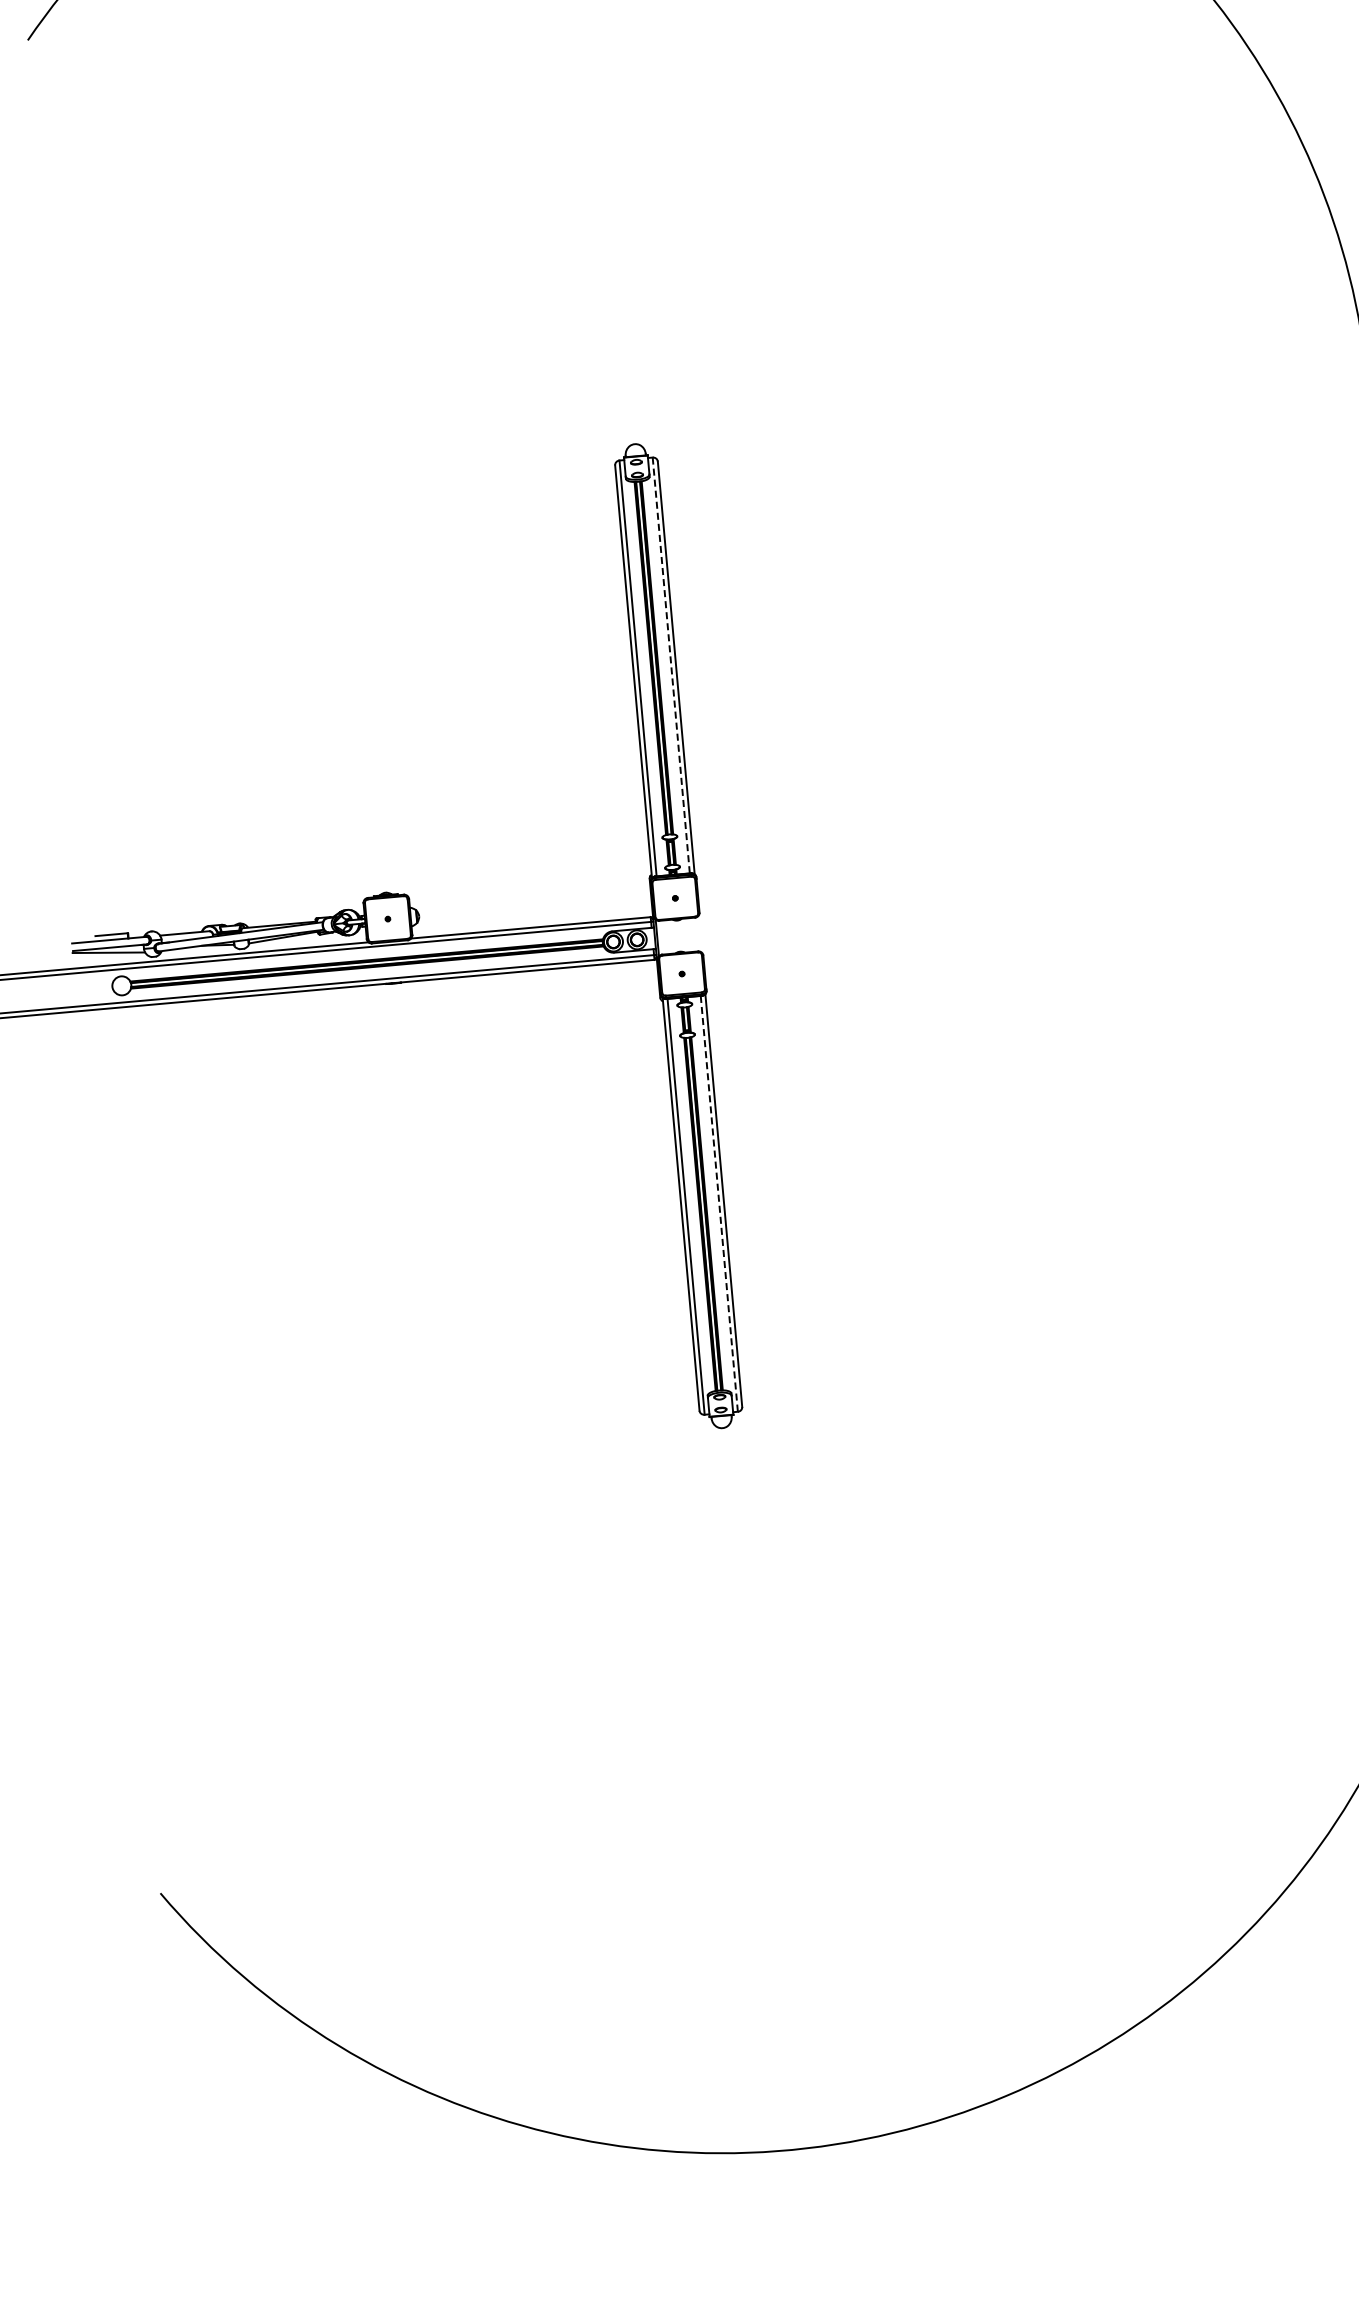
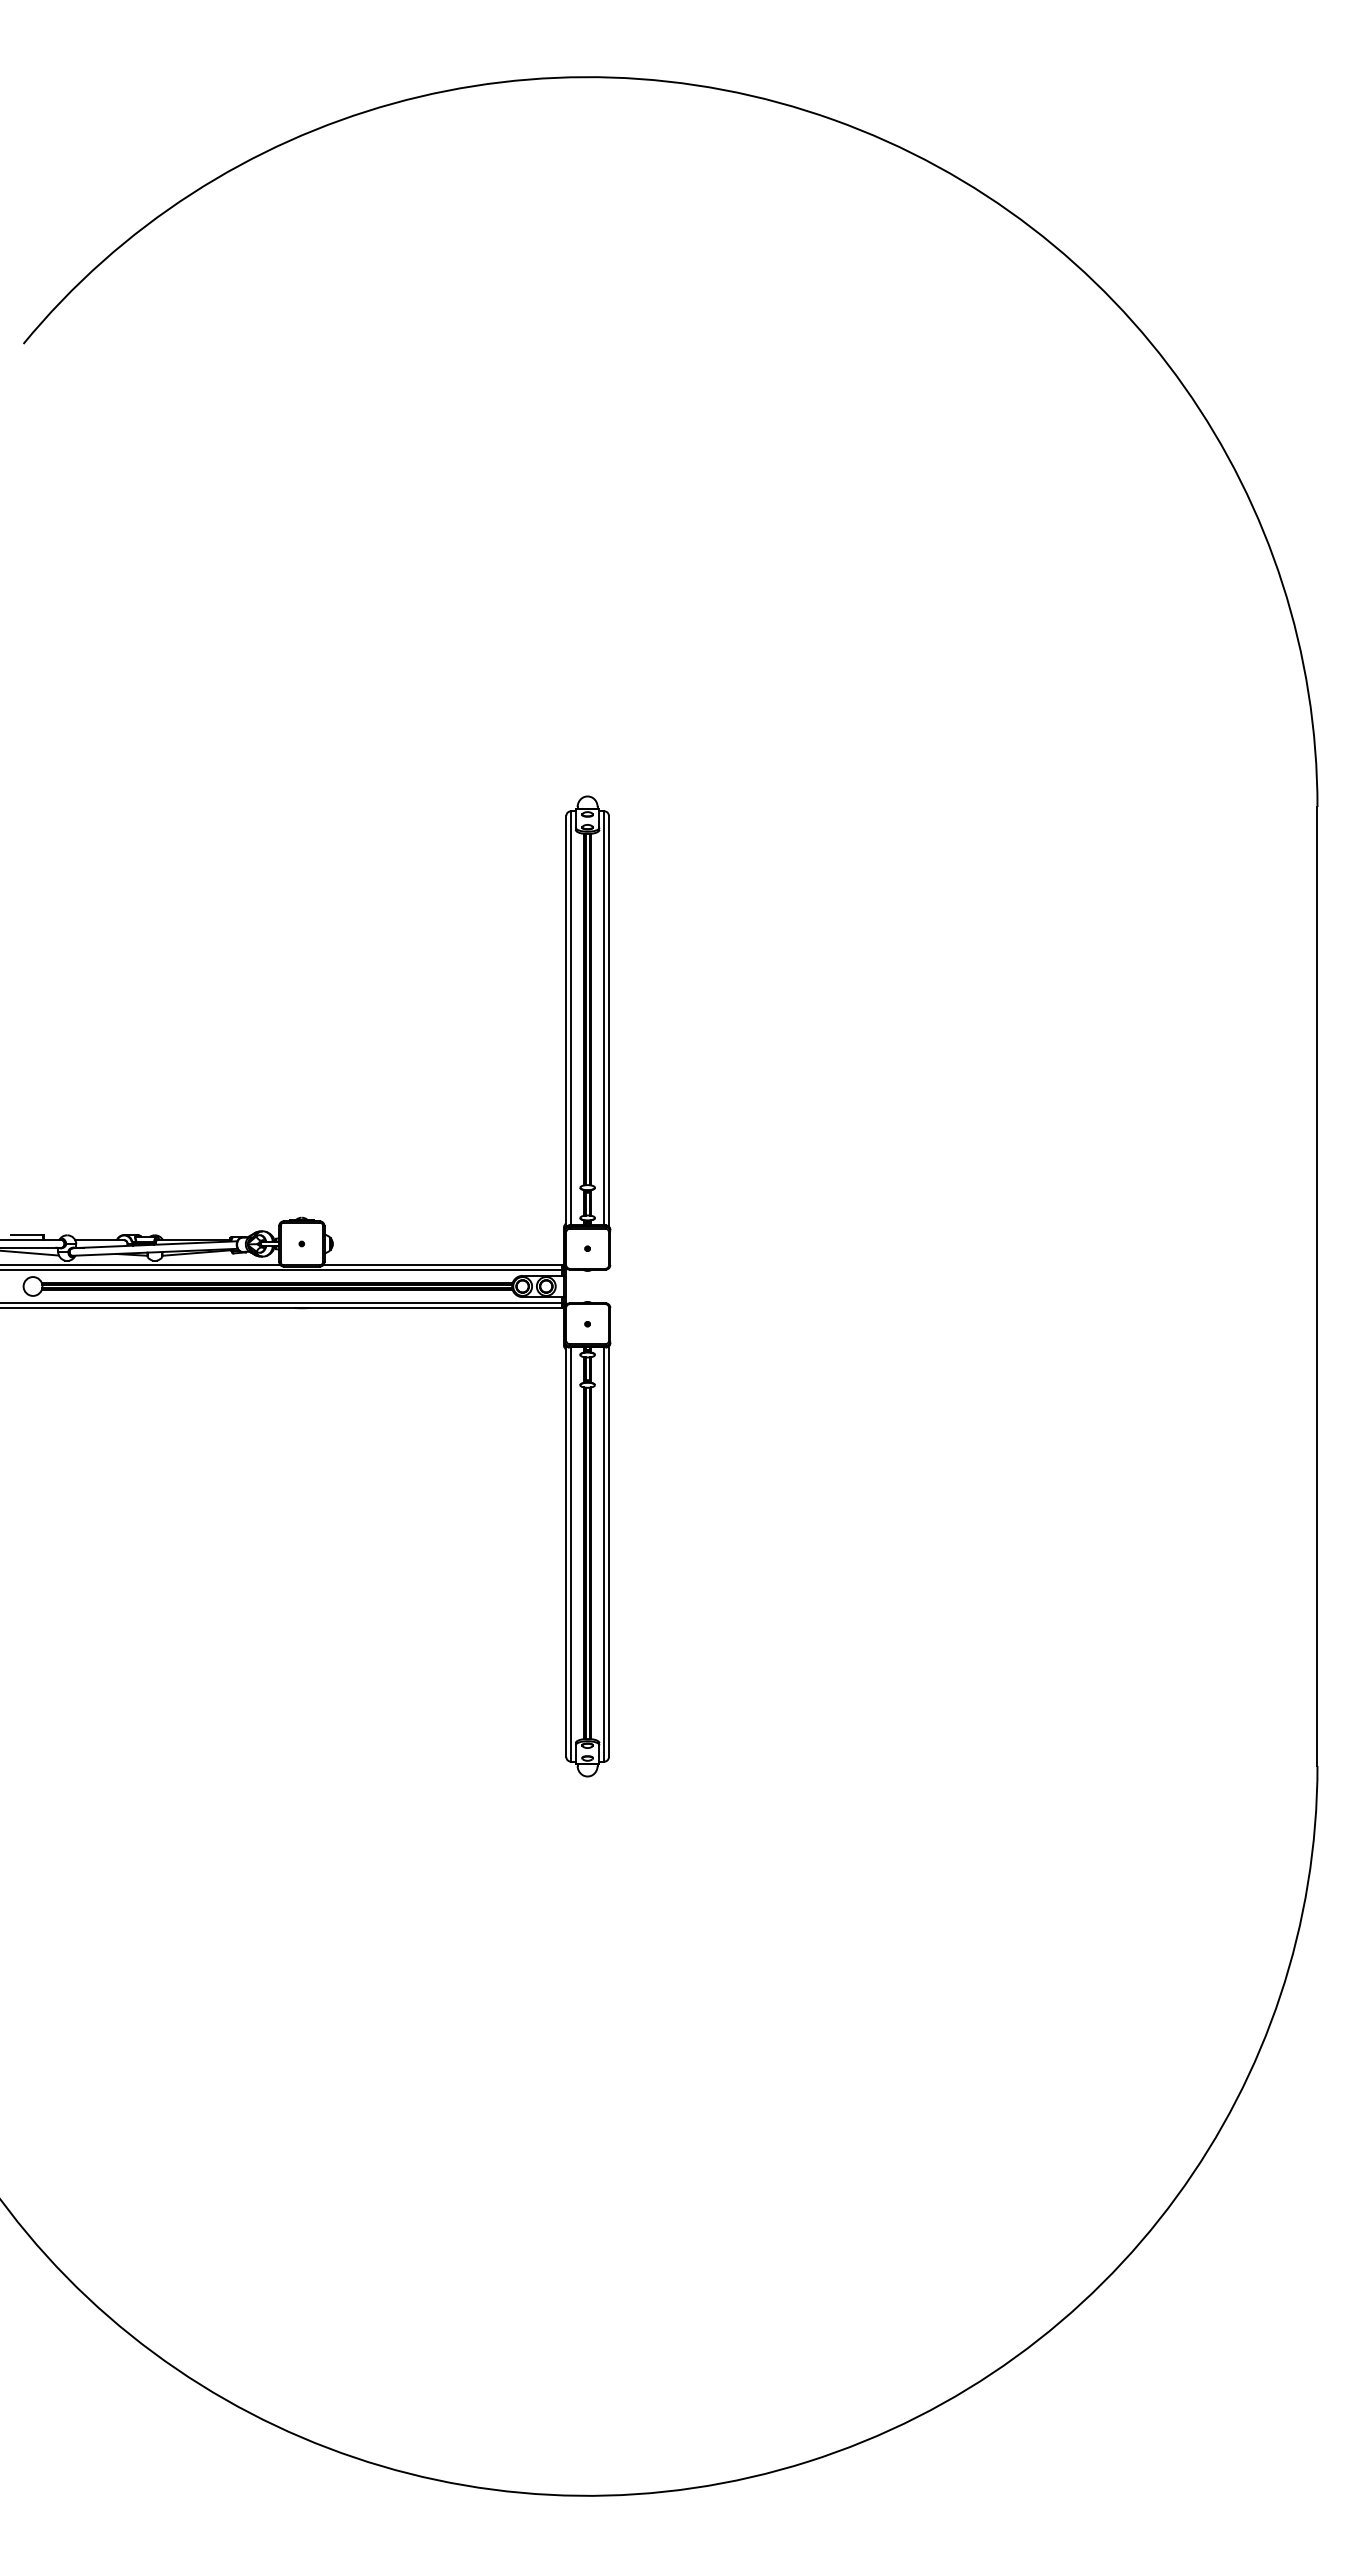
line: (671, 665) -> (604, 1018), dashed -> solid
line: (719, 1204) -> (604, 1555), dashed -> solid

